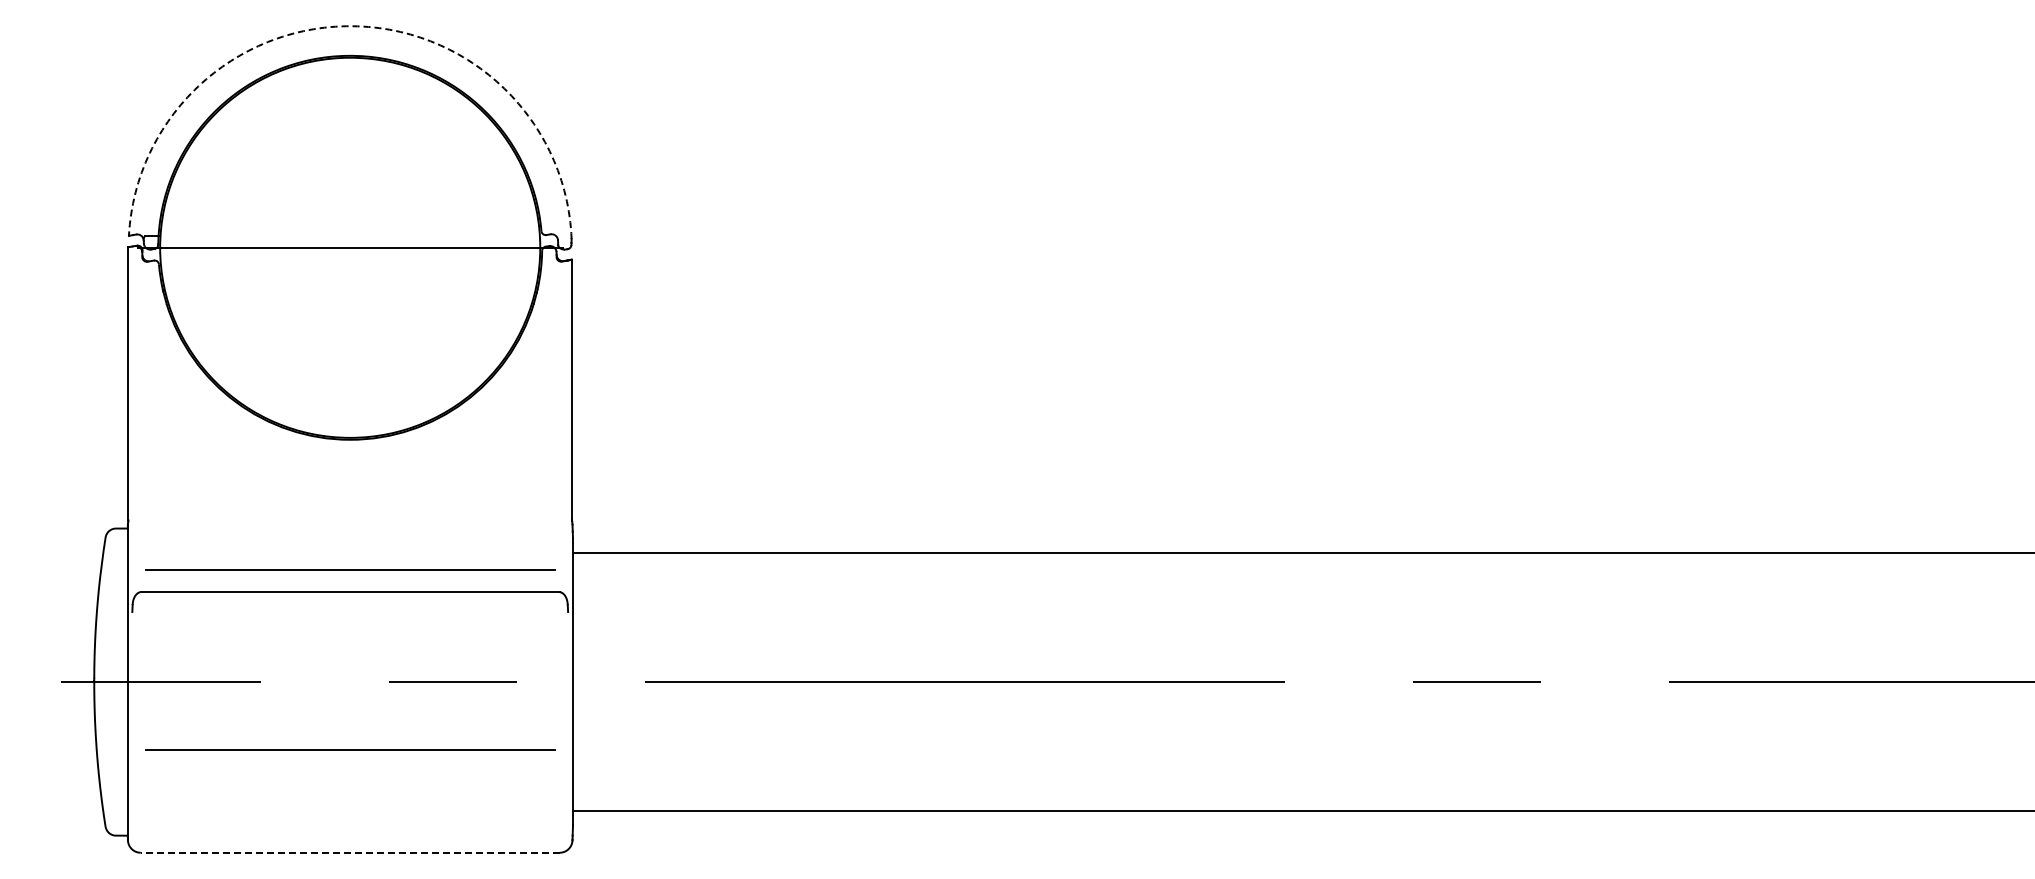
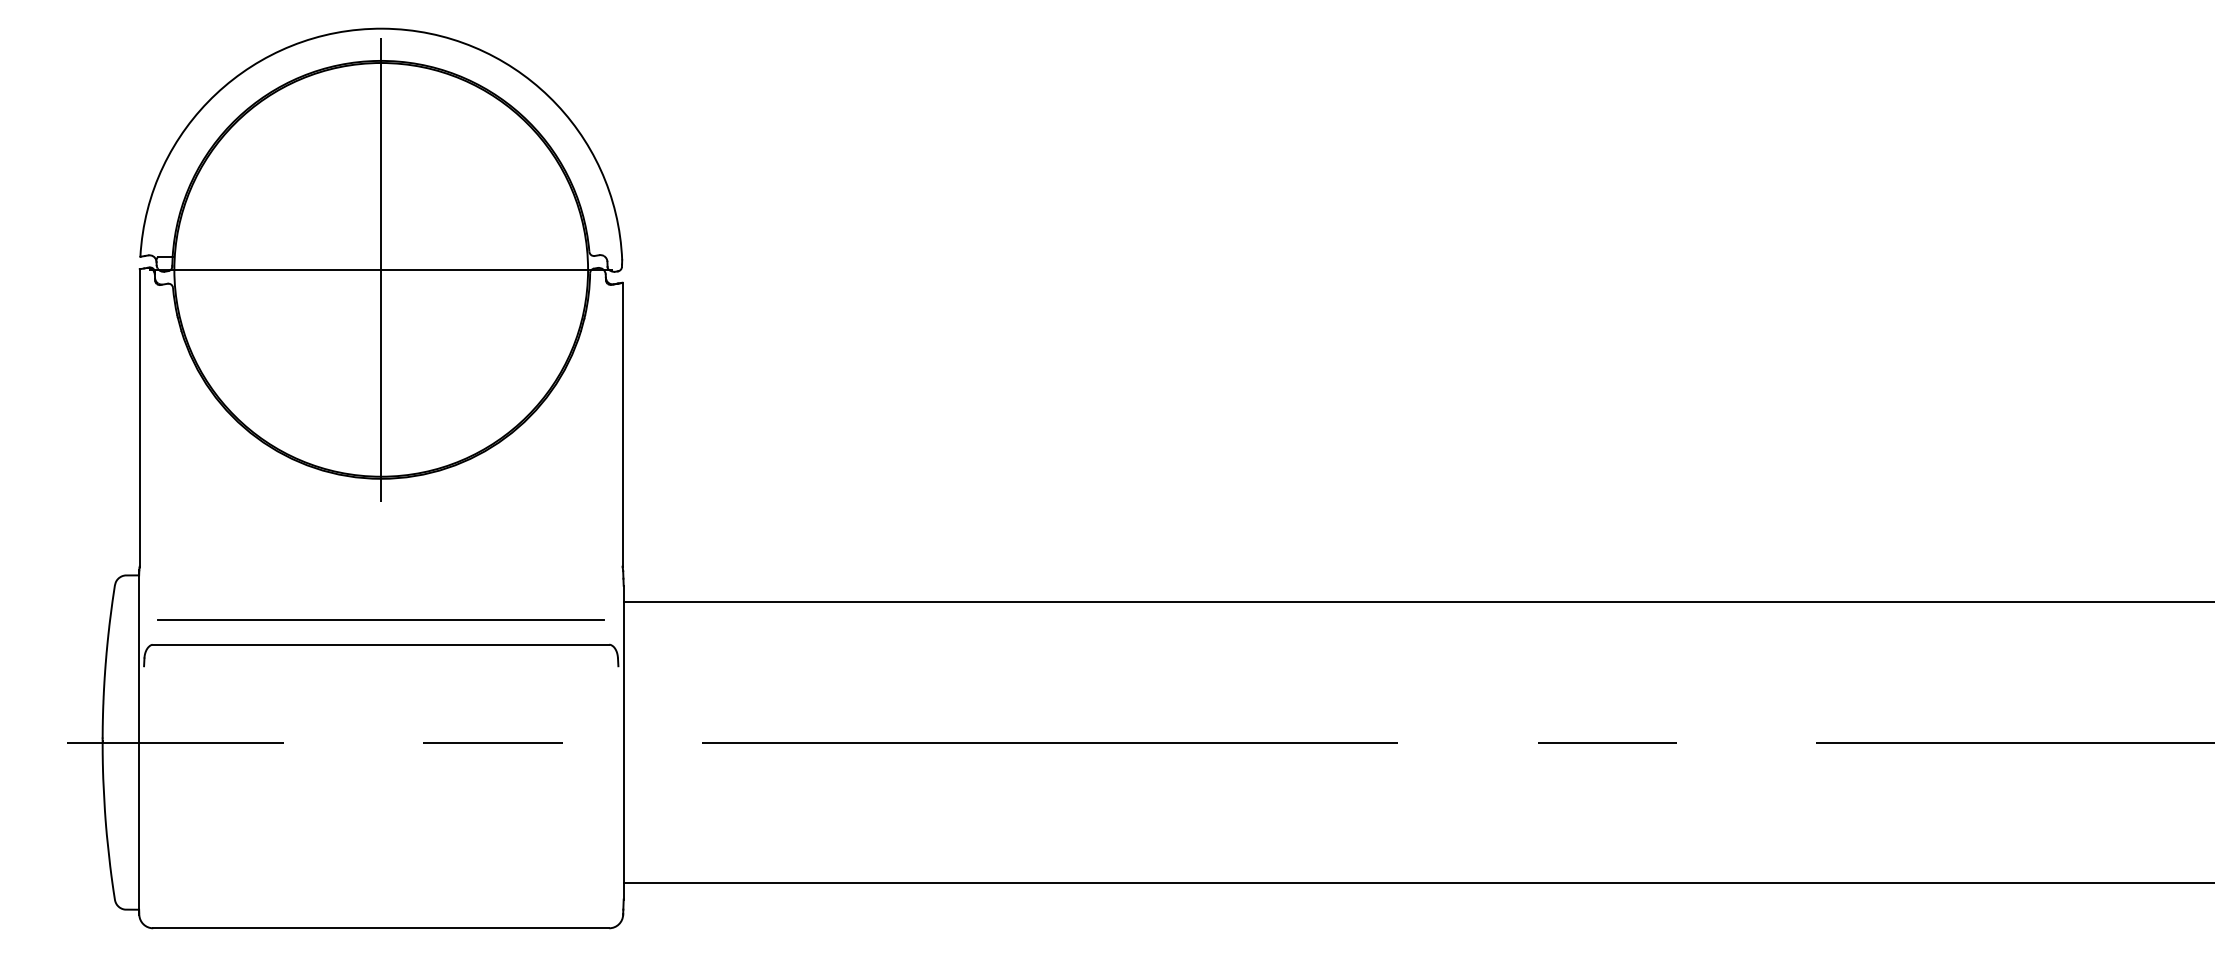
arc: (351, 26) -> (382, 28), dashed -> solid
line: (350, 247) -> (381, 269), added
line: (350, 749) -> (381, 815), removed
line: (349, 852) -> (380, 928), dashed -> solid

